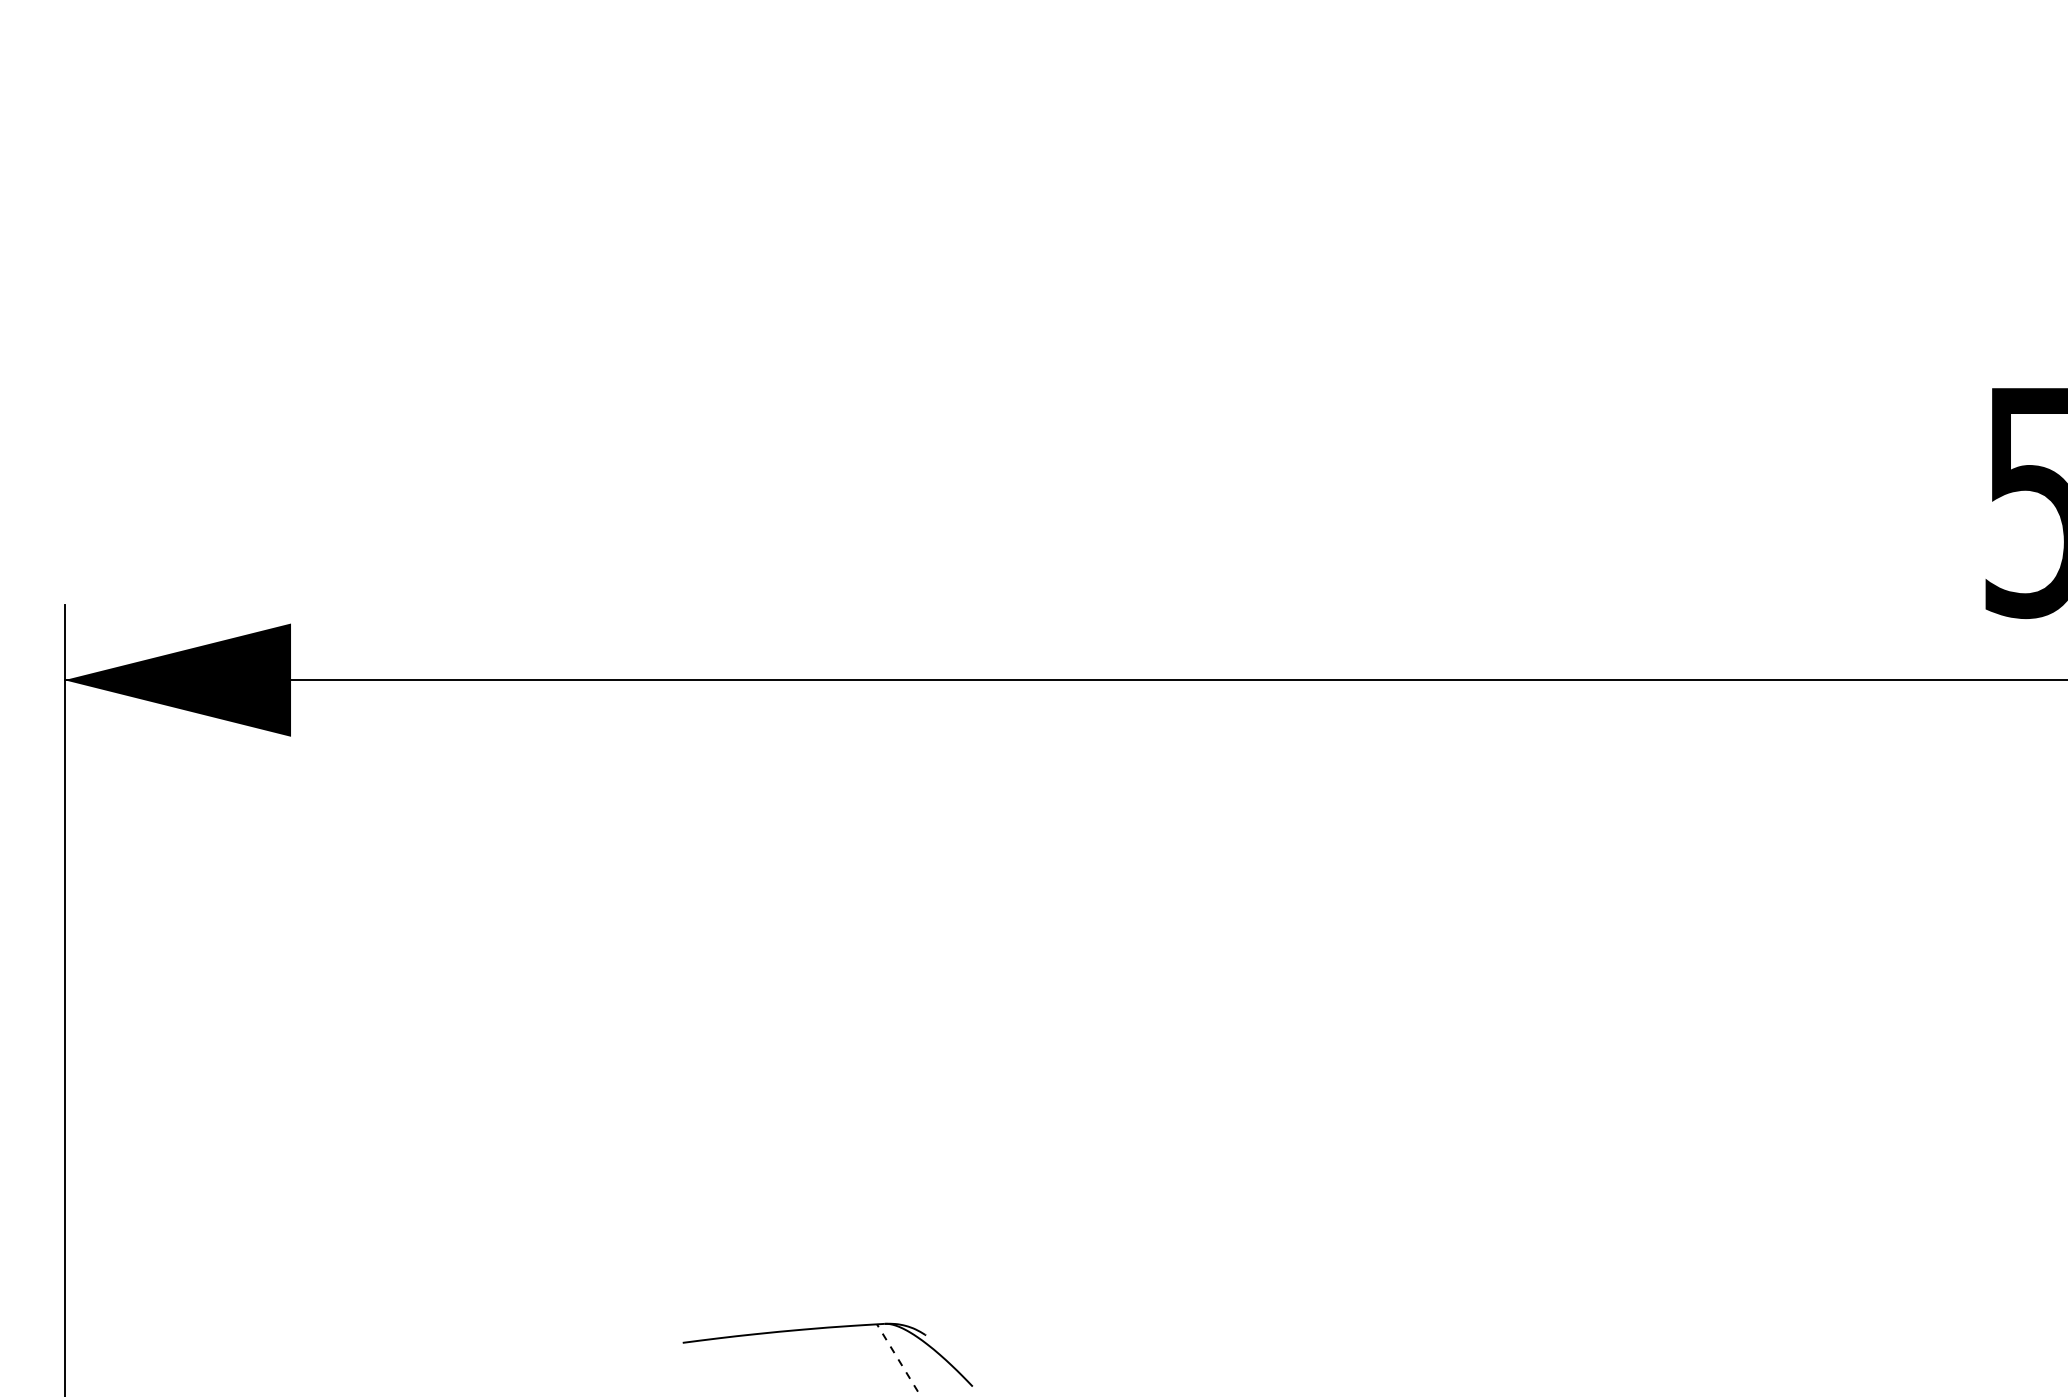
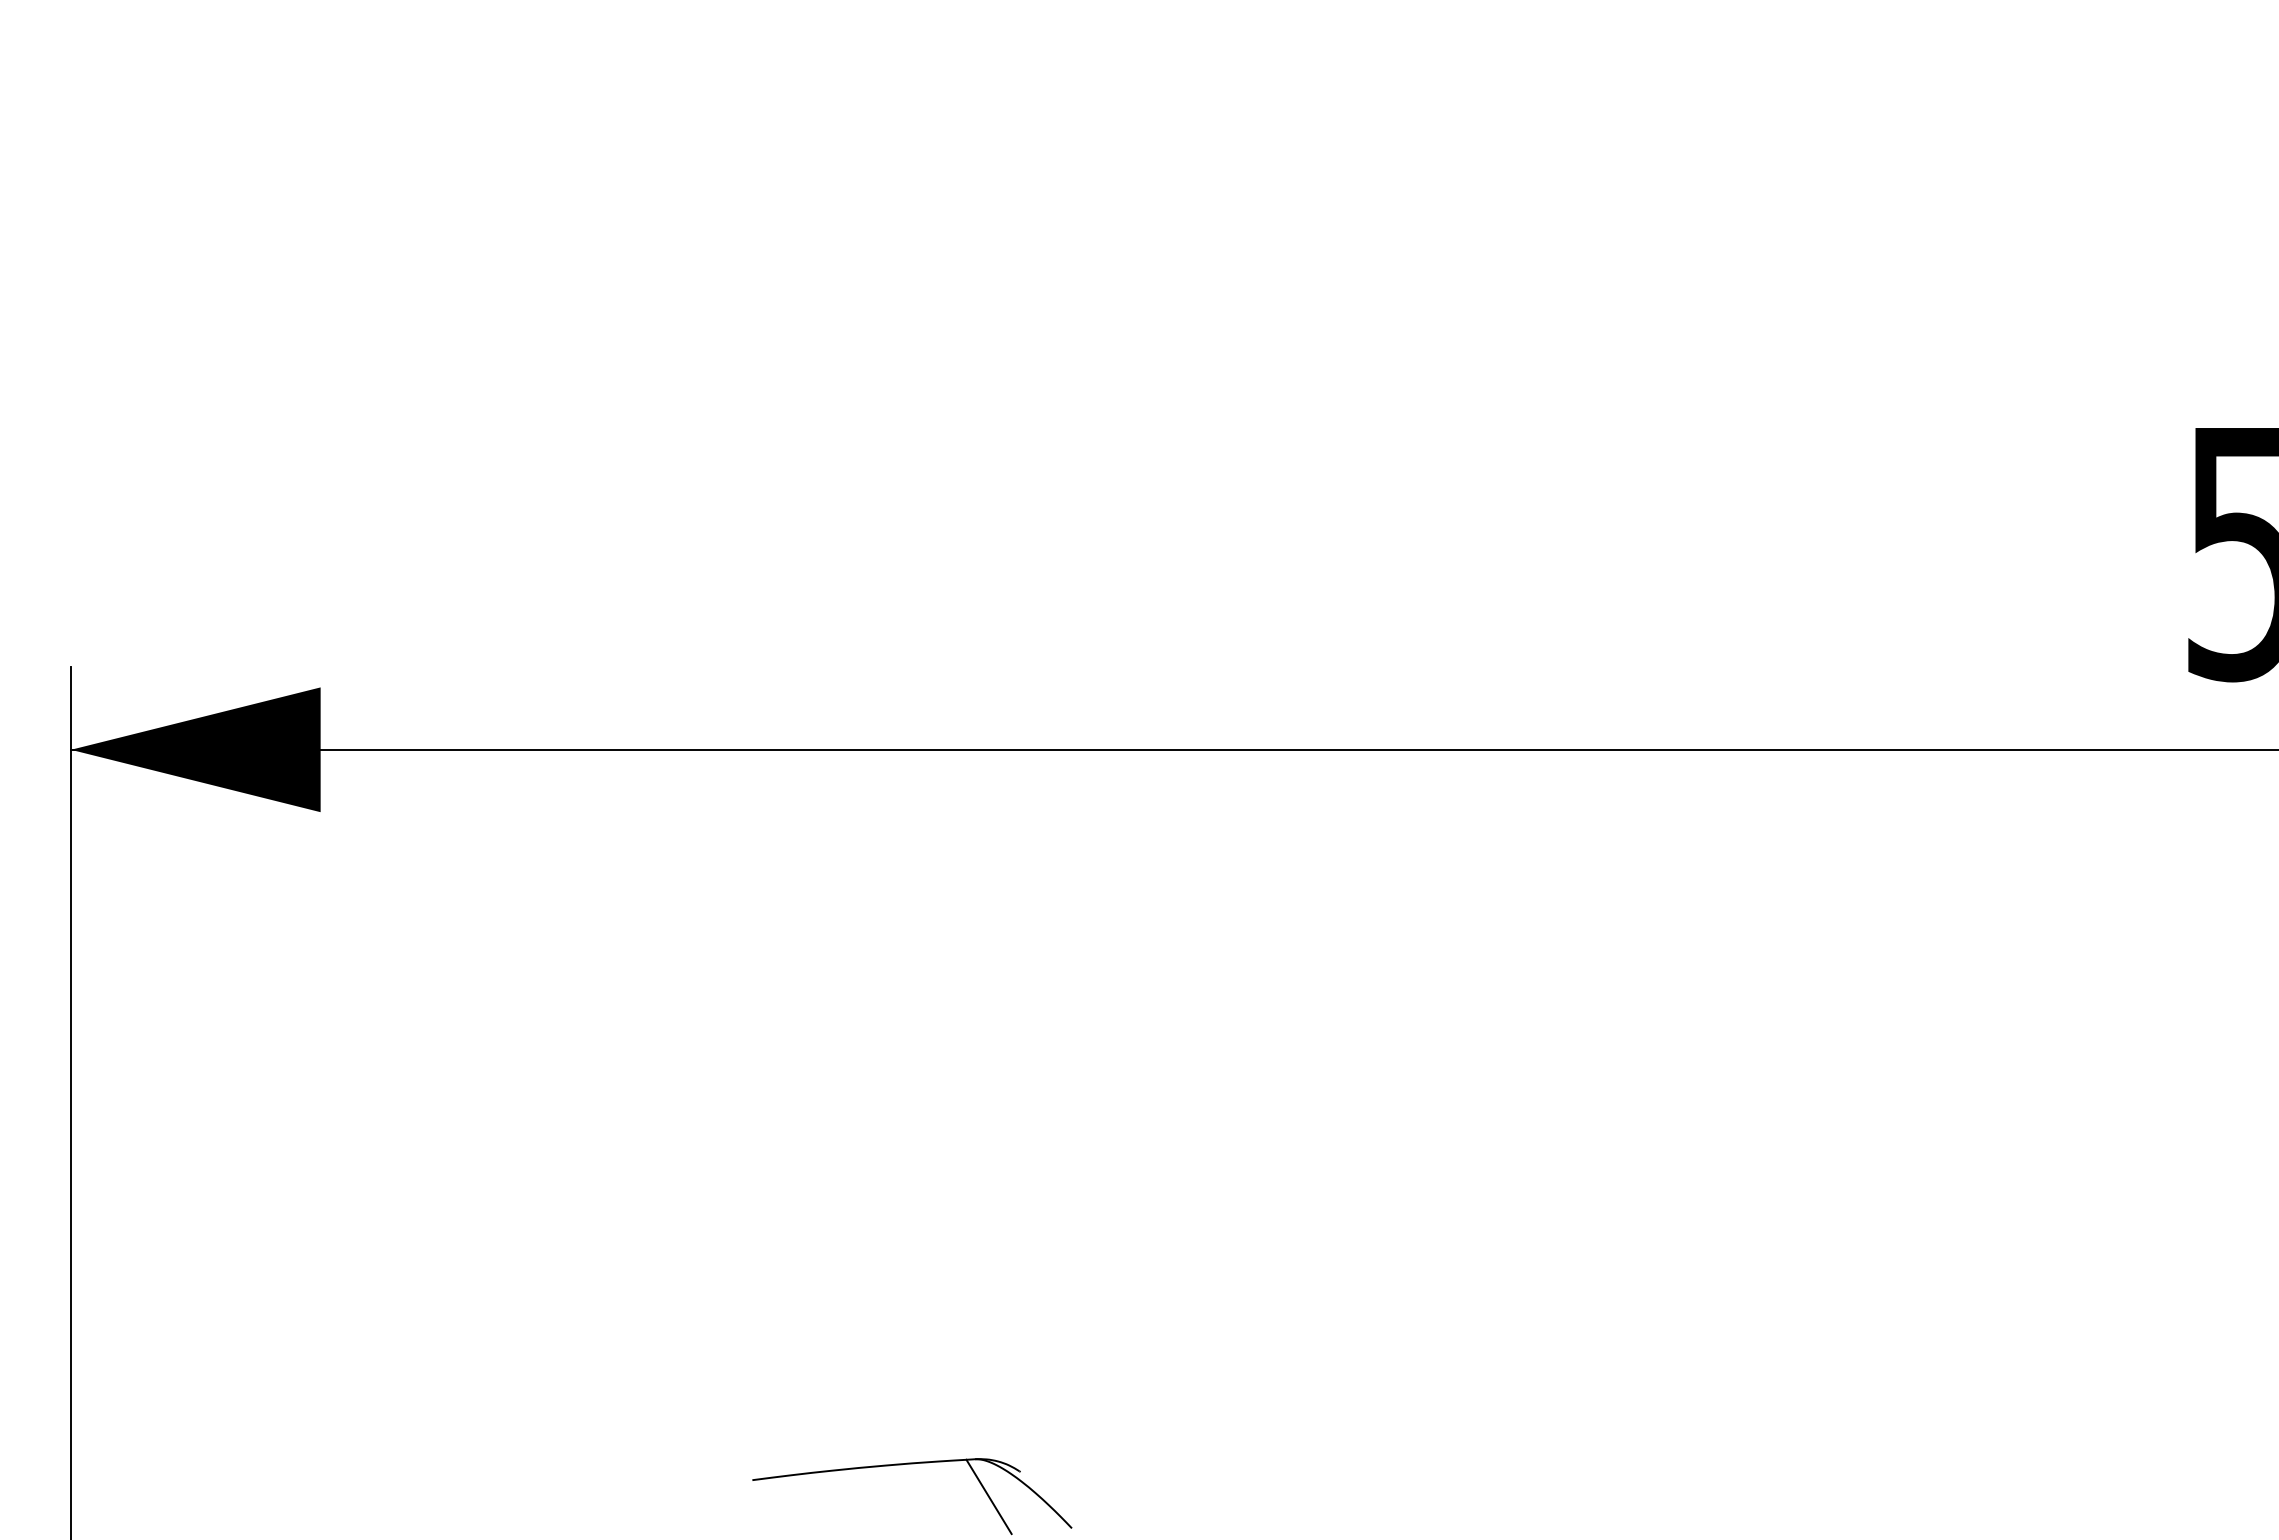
line: (896, 1357) -> (988, 1496), dashed -> solid

